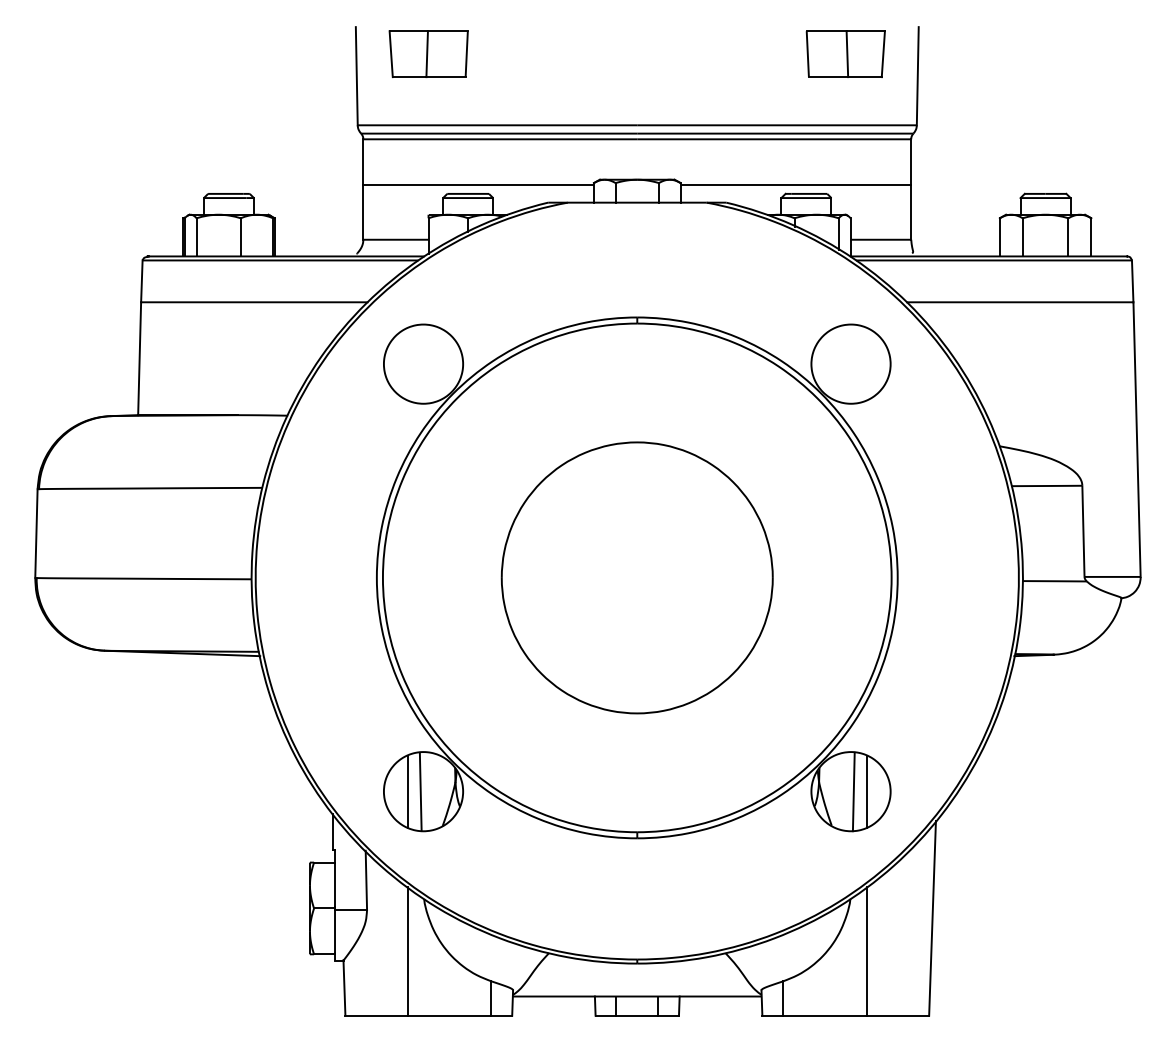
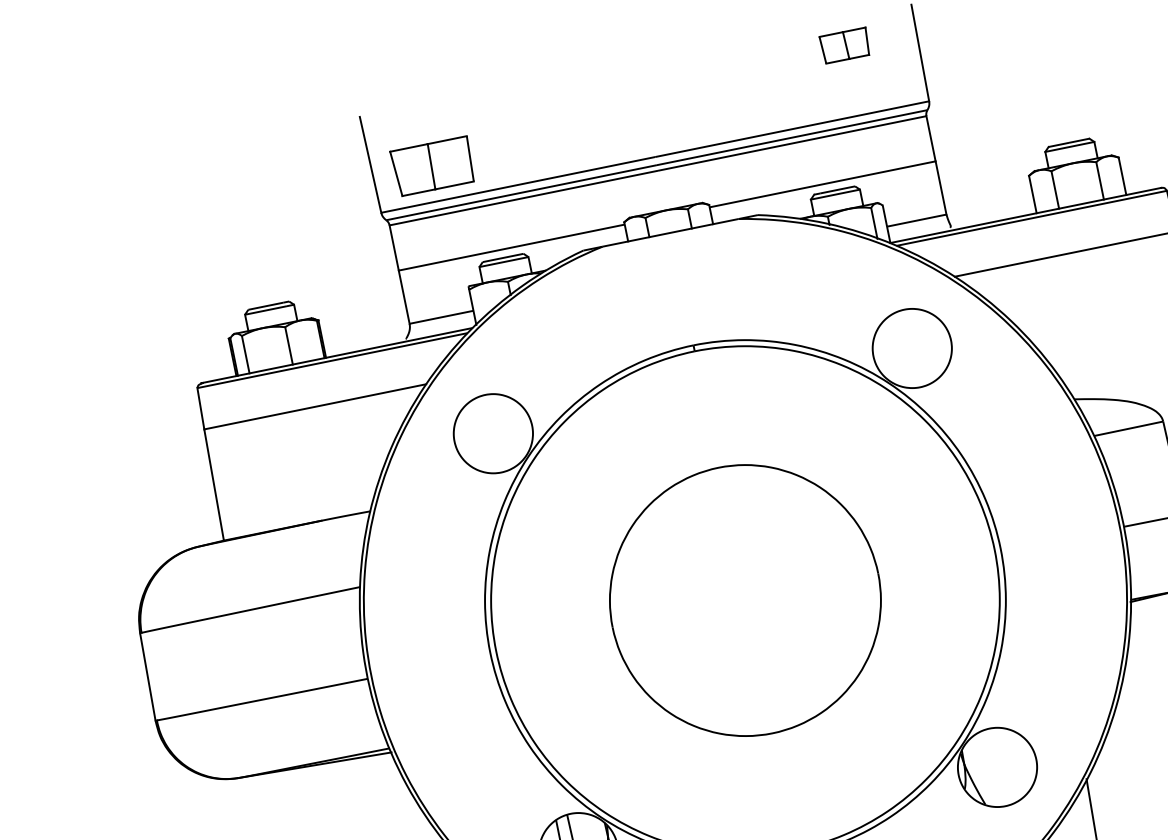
part: (845, 53) -> (844, 45), size x0.6
part: (428, 54) -> (432, 166), moved
line: (853, 791) -> (999, 766), removed
line: (866, 791) -> (1012, 764), removed

